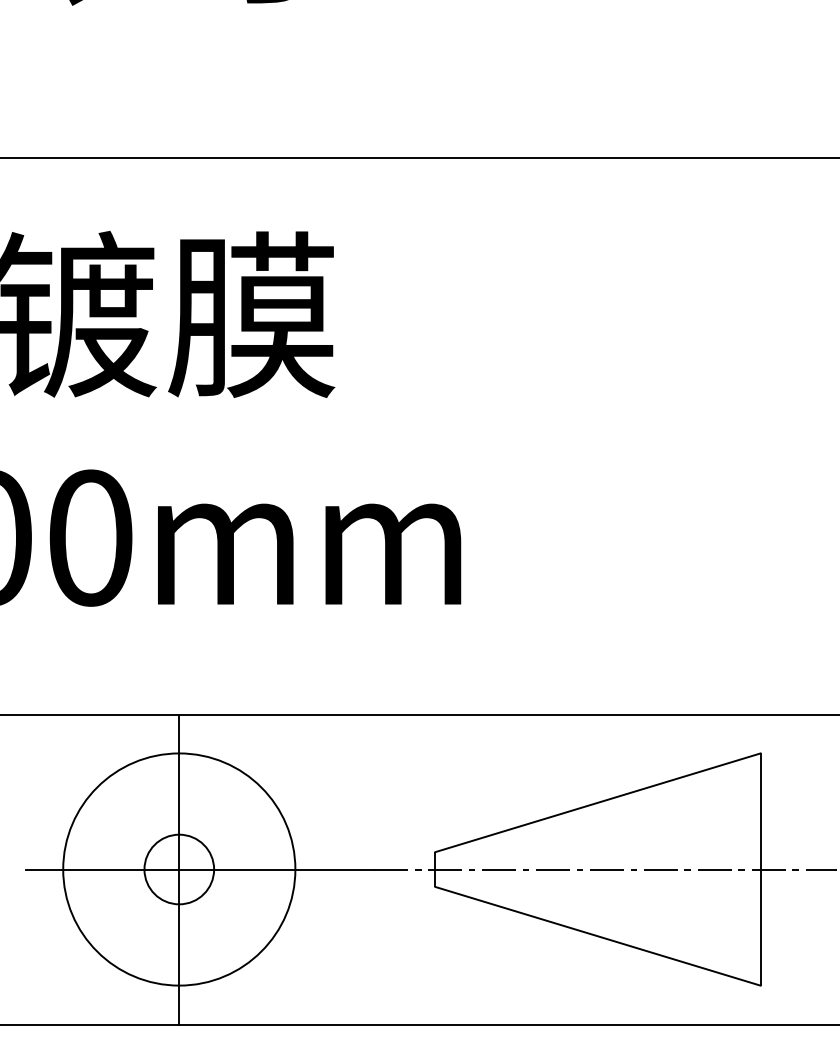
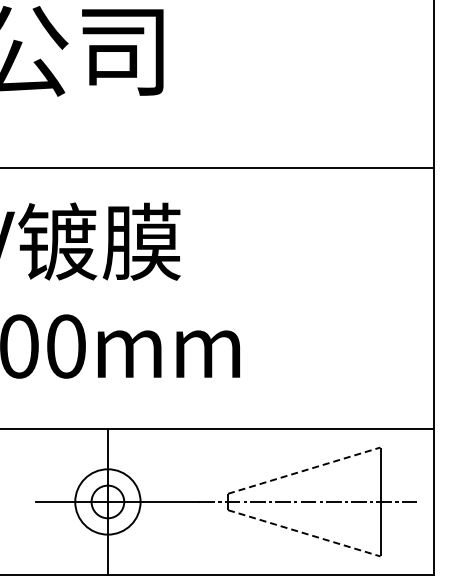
line: (598, 802) -> (304, 470), solid -> dashed
circle: (178, 868) -> (107, 501), size x0.6
line: (598, 936) -> (304, 533), solid -> dashed

